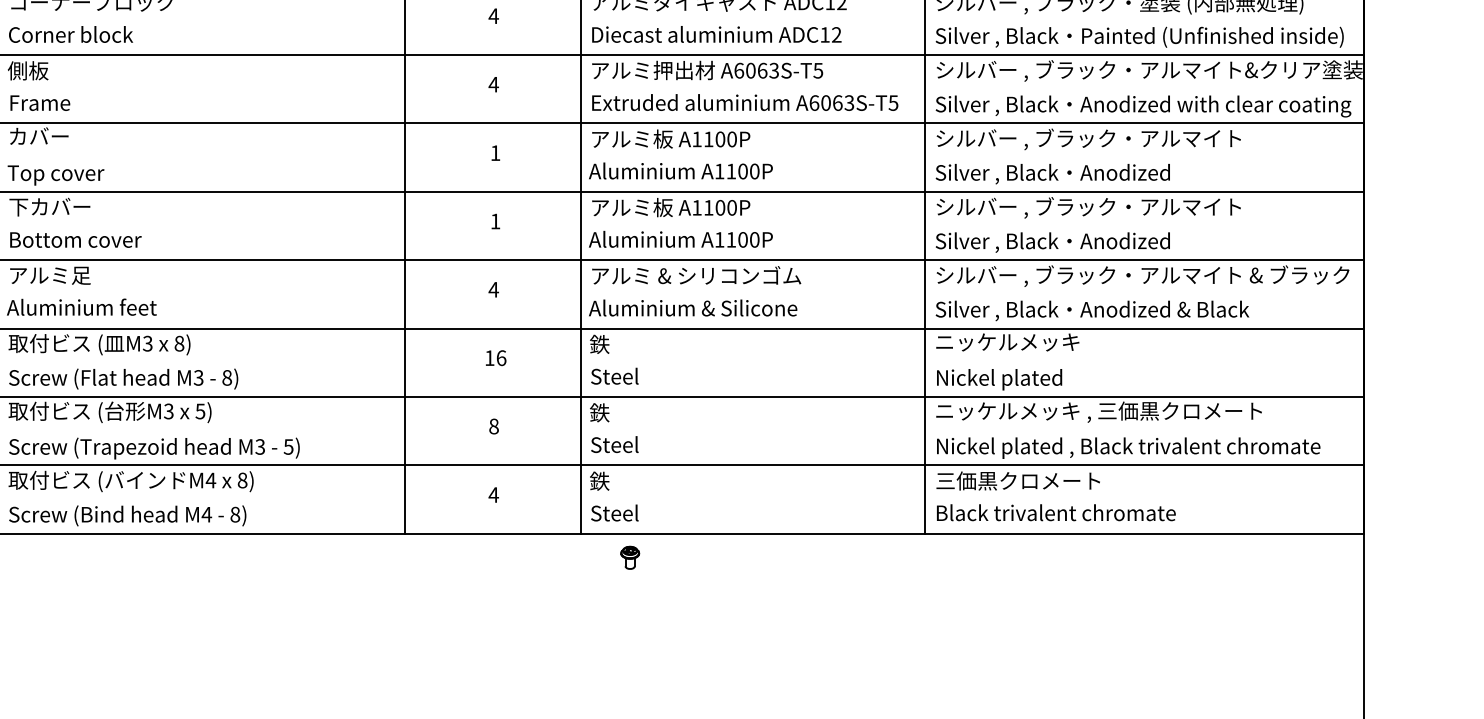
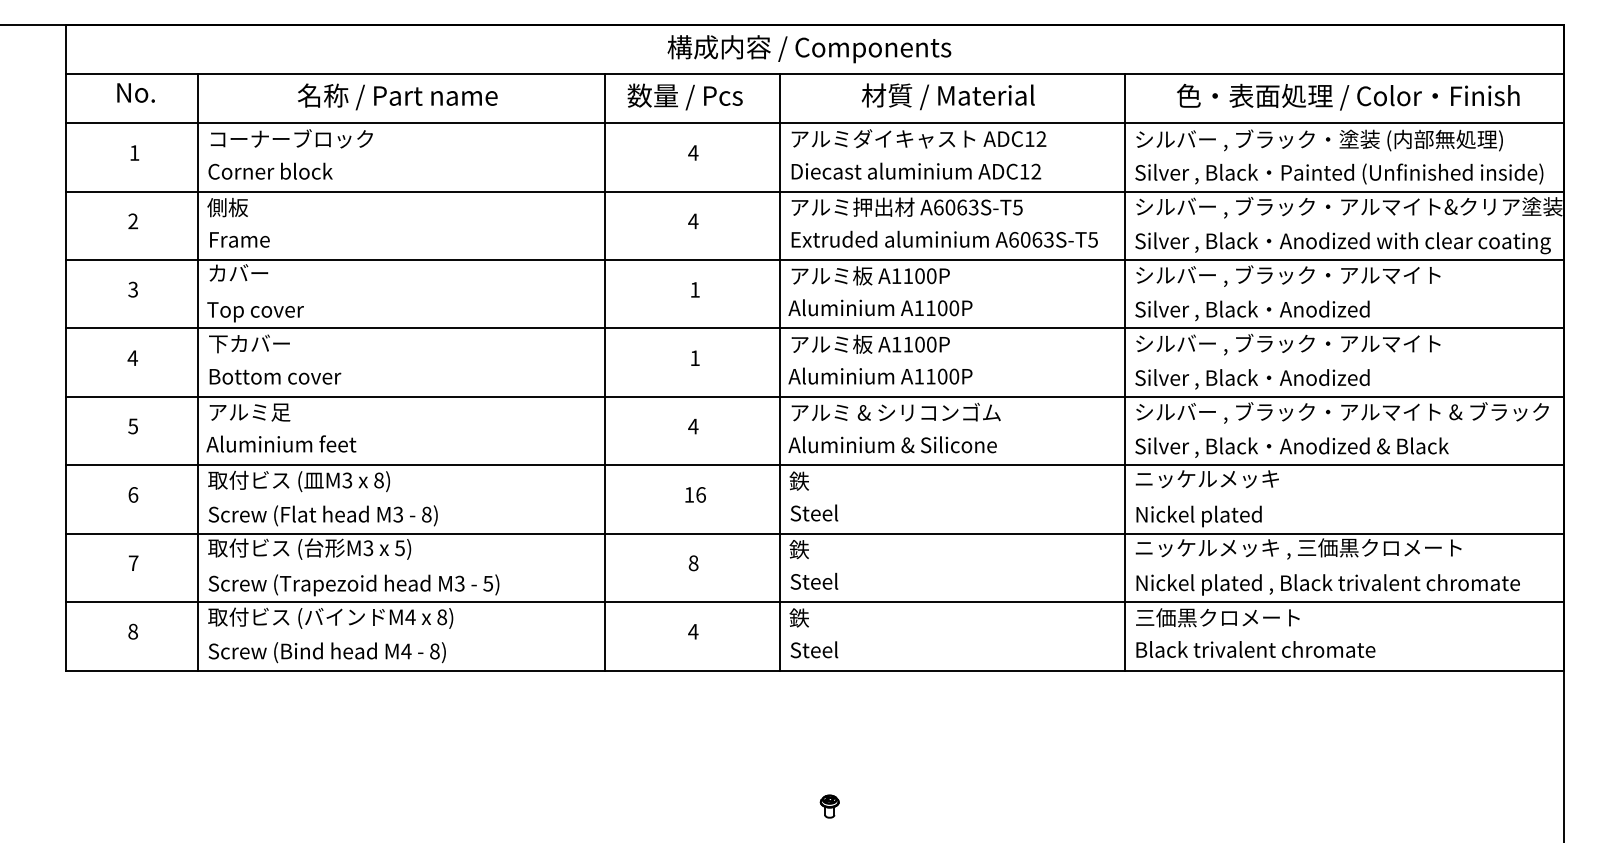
part: (629, 557) -> (829, 806), moved

